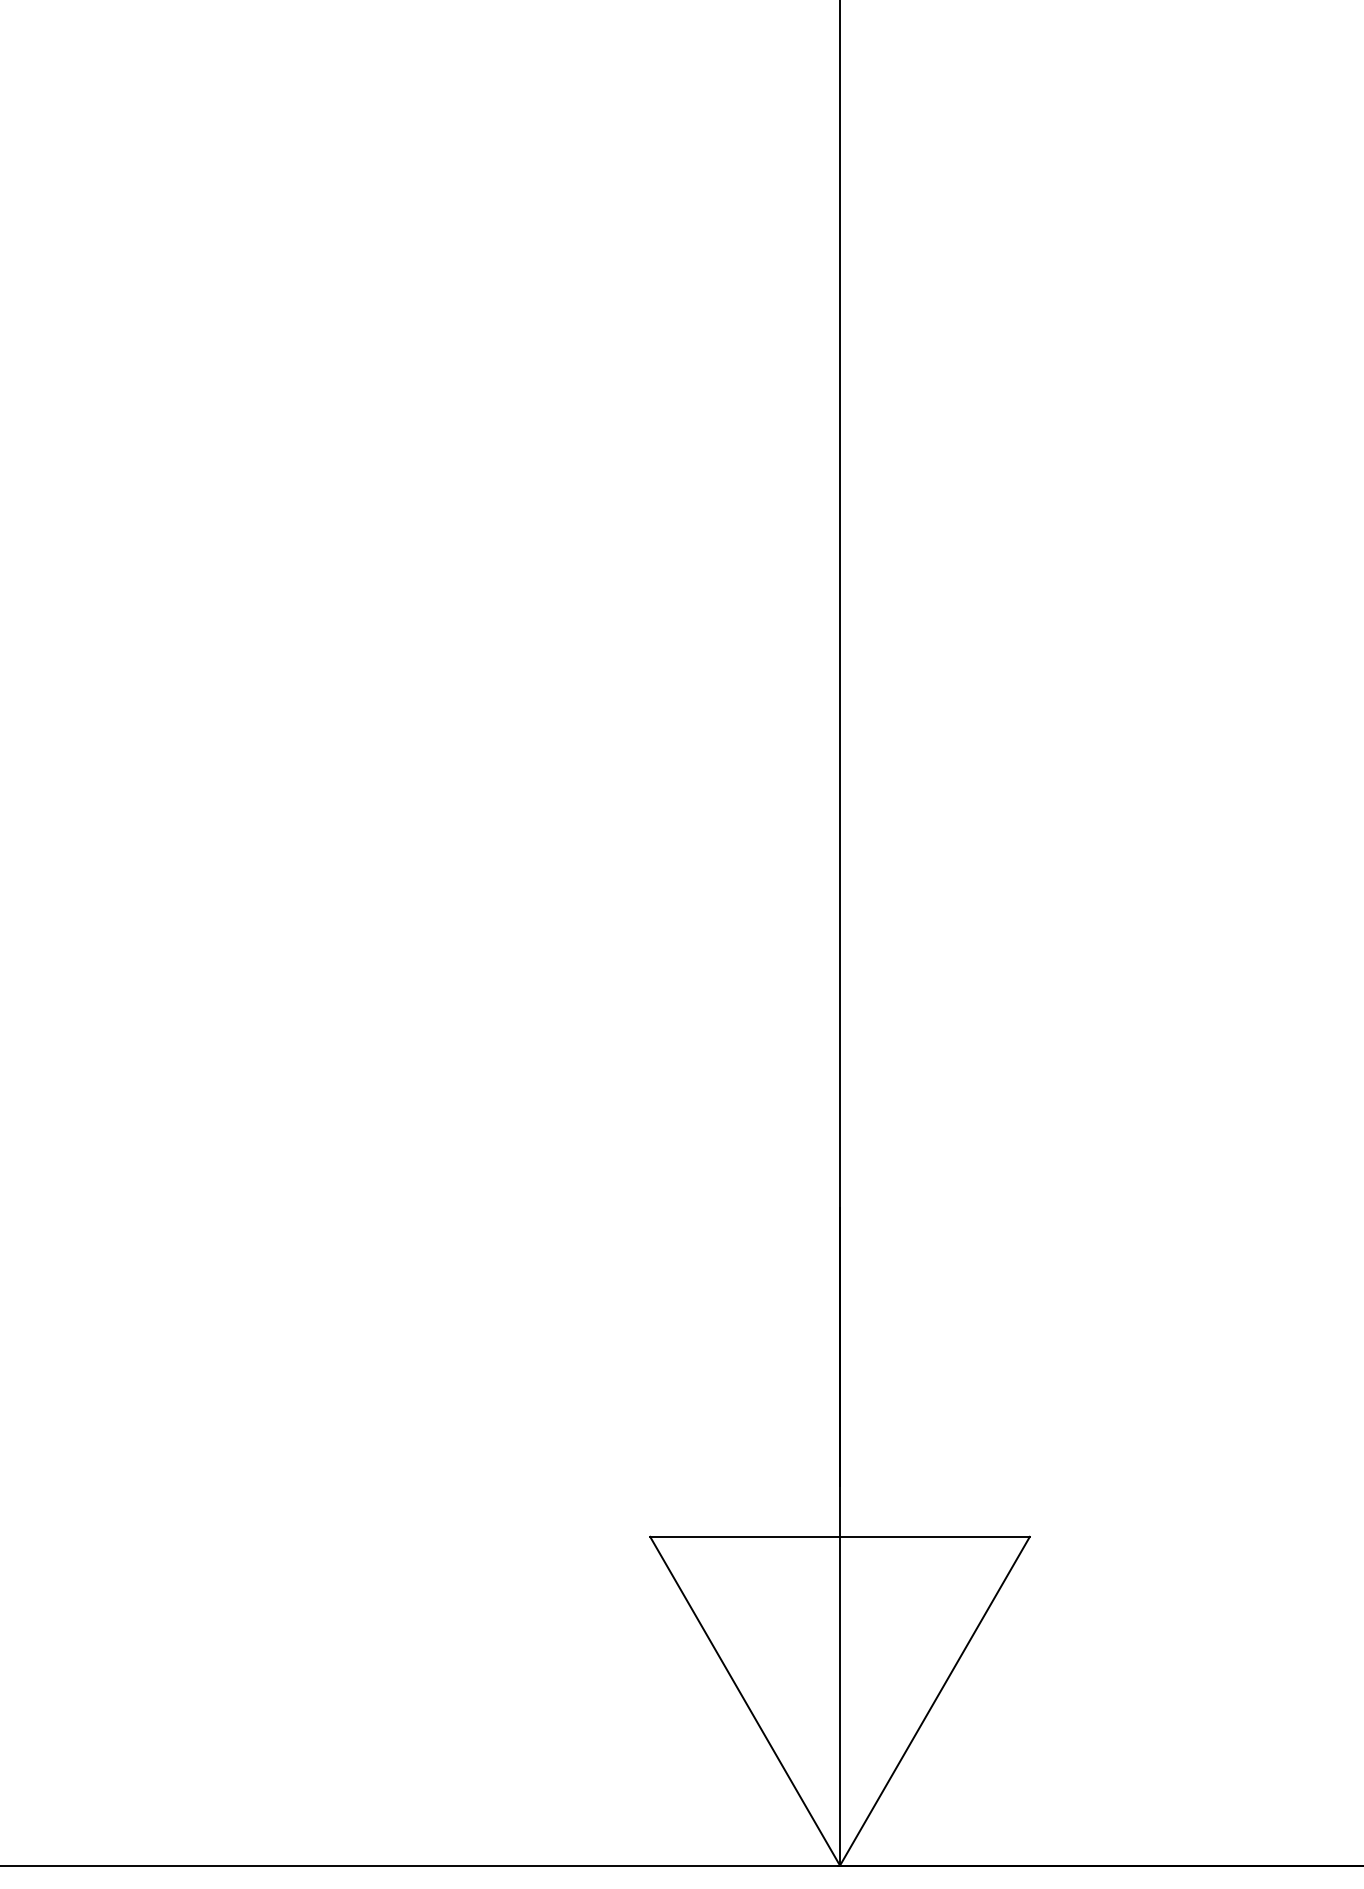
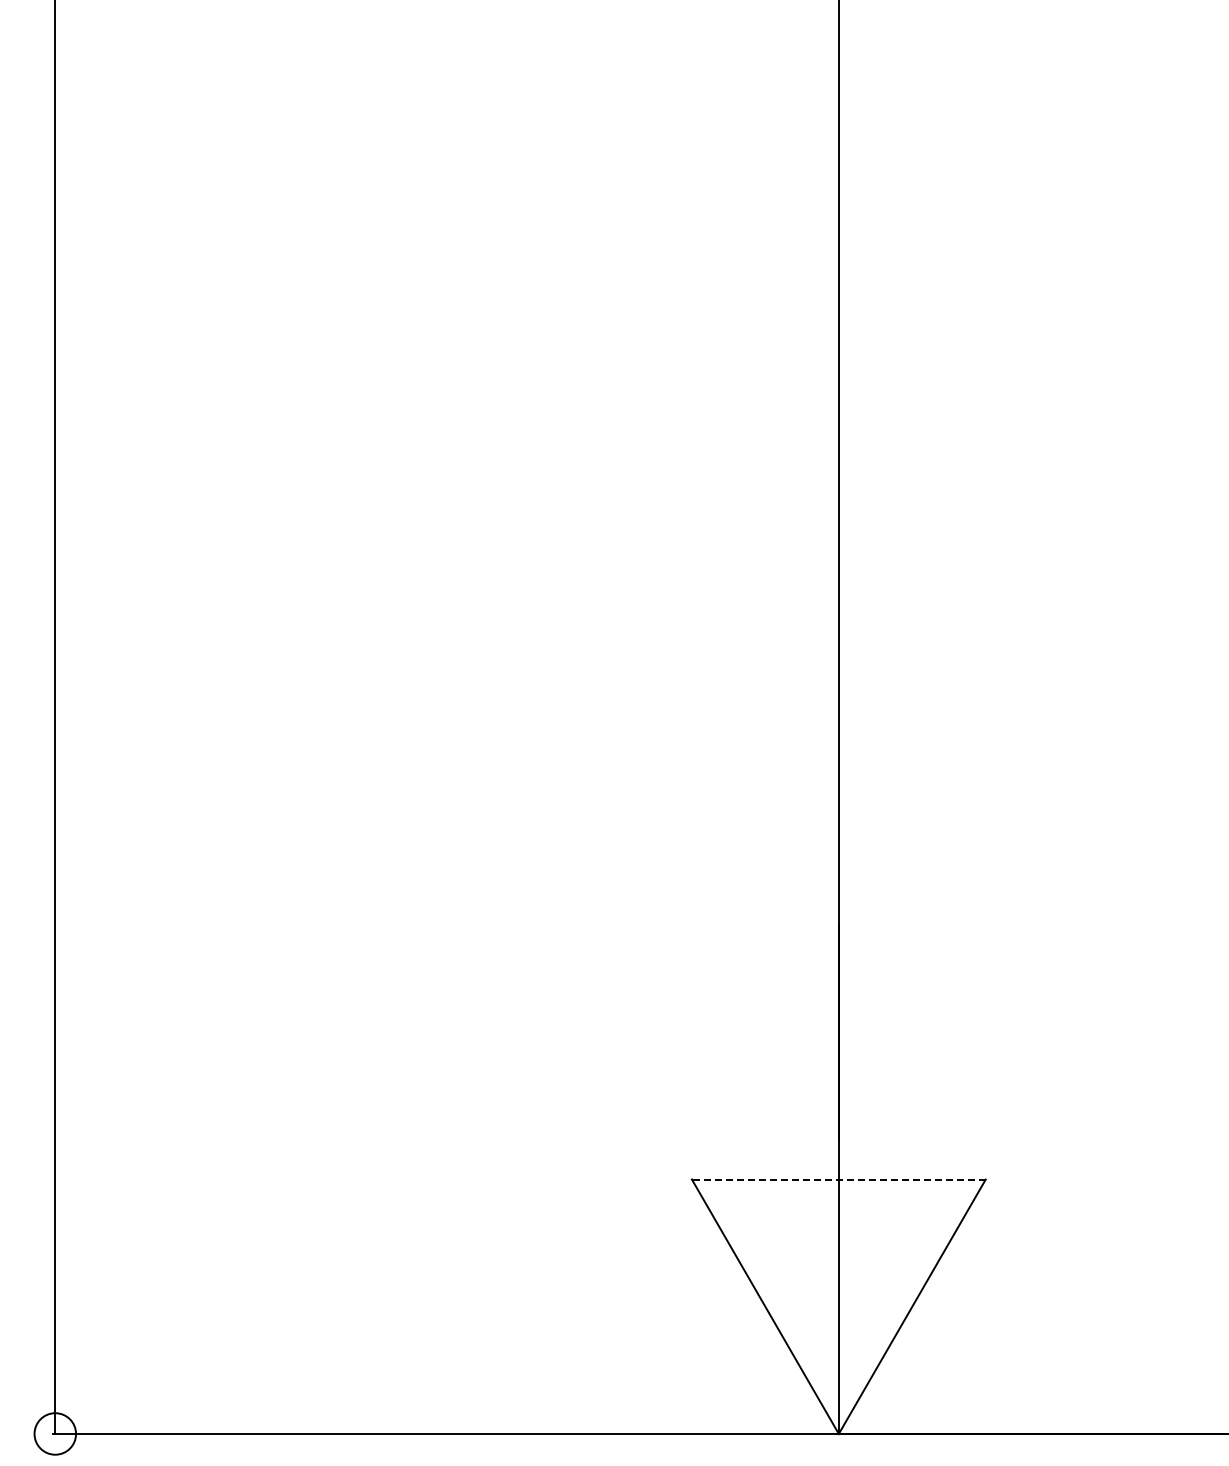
line: (839, 1536) -> (838, 1179), solid -> dashed

